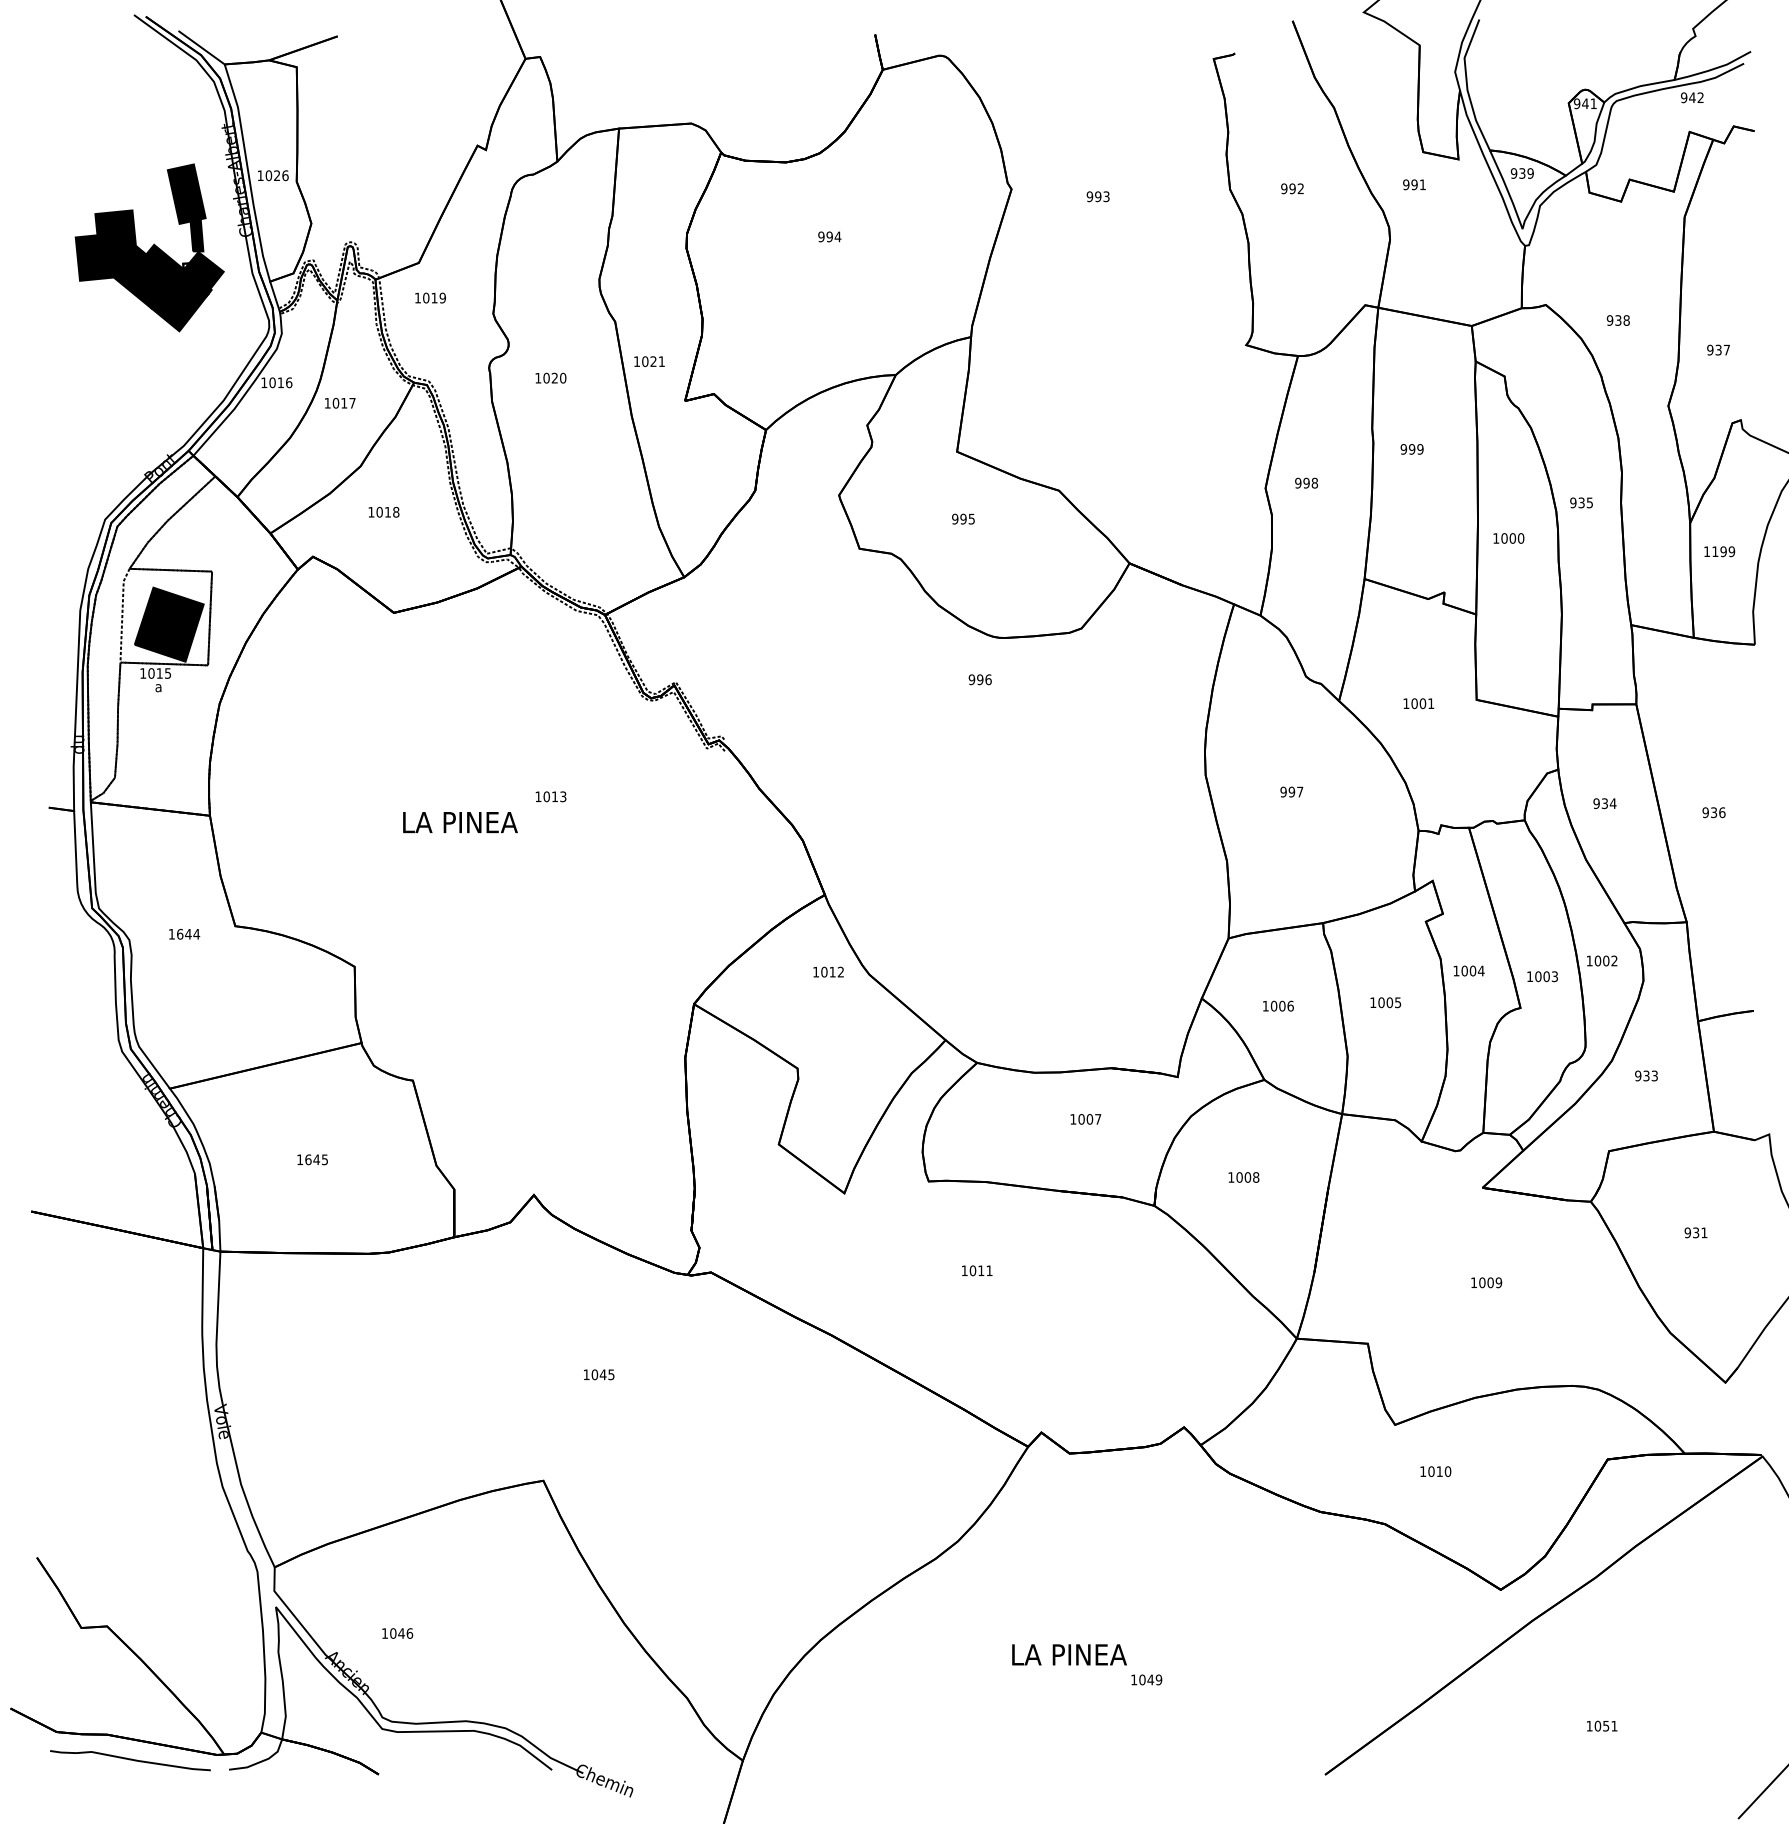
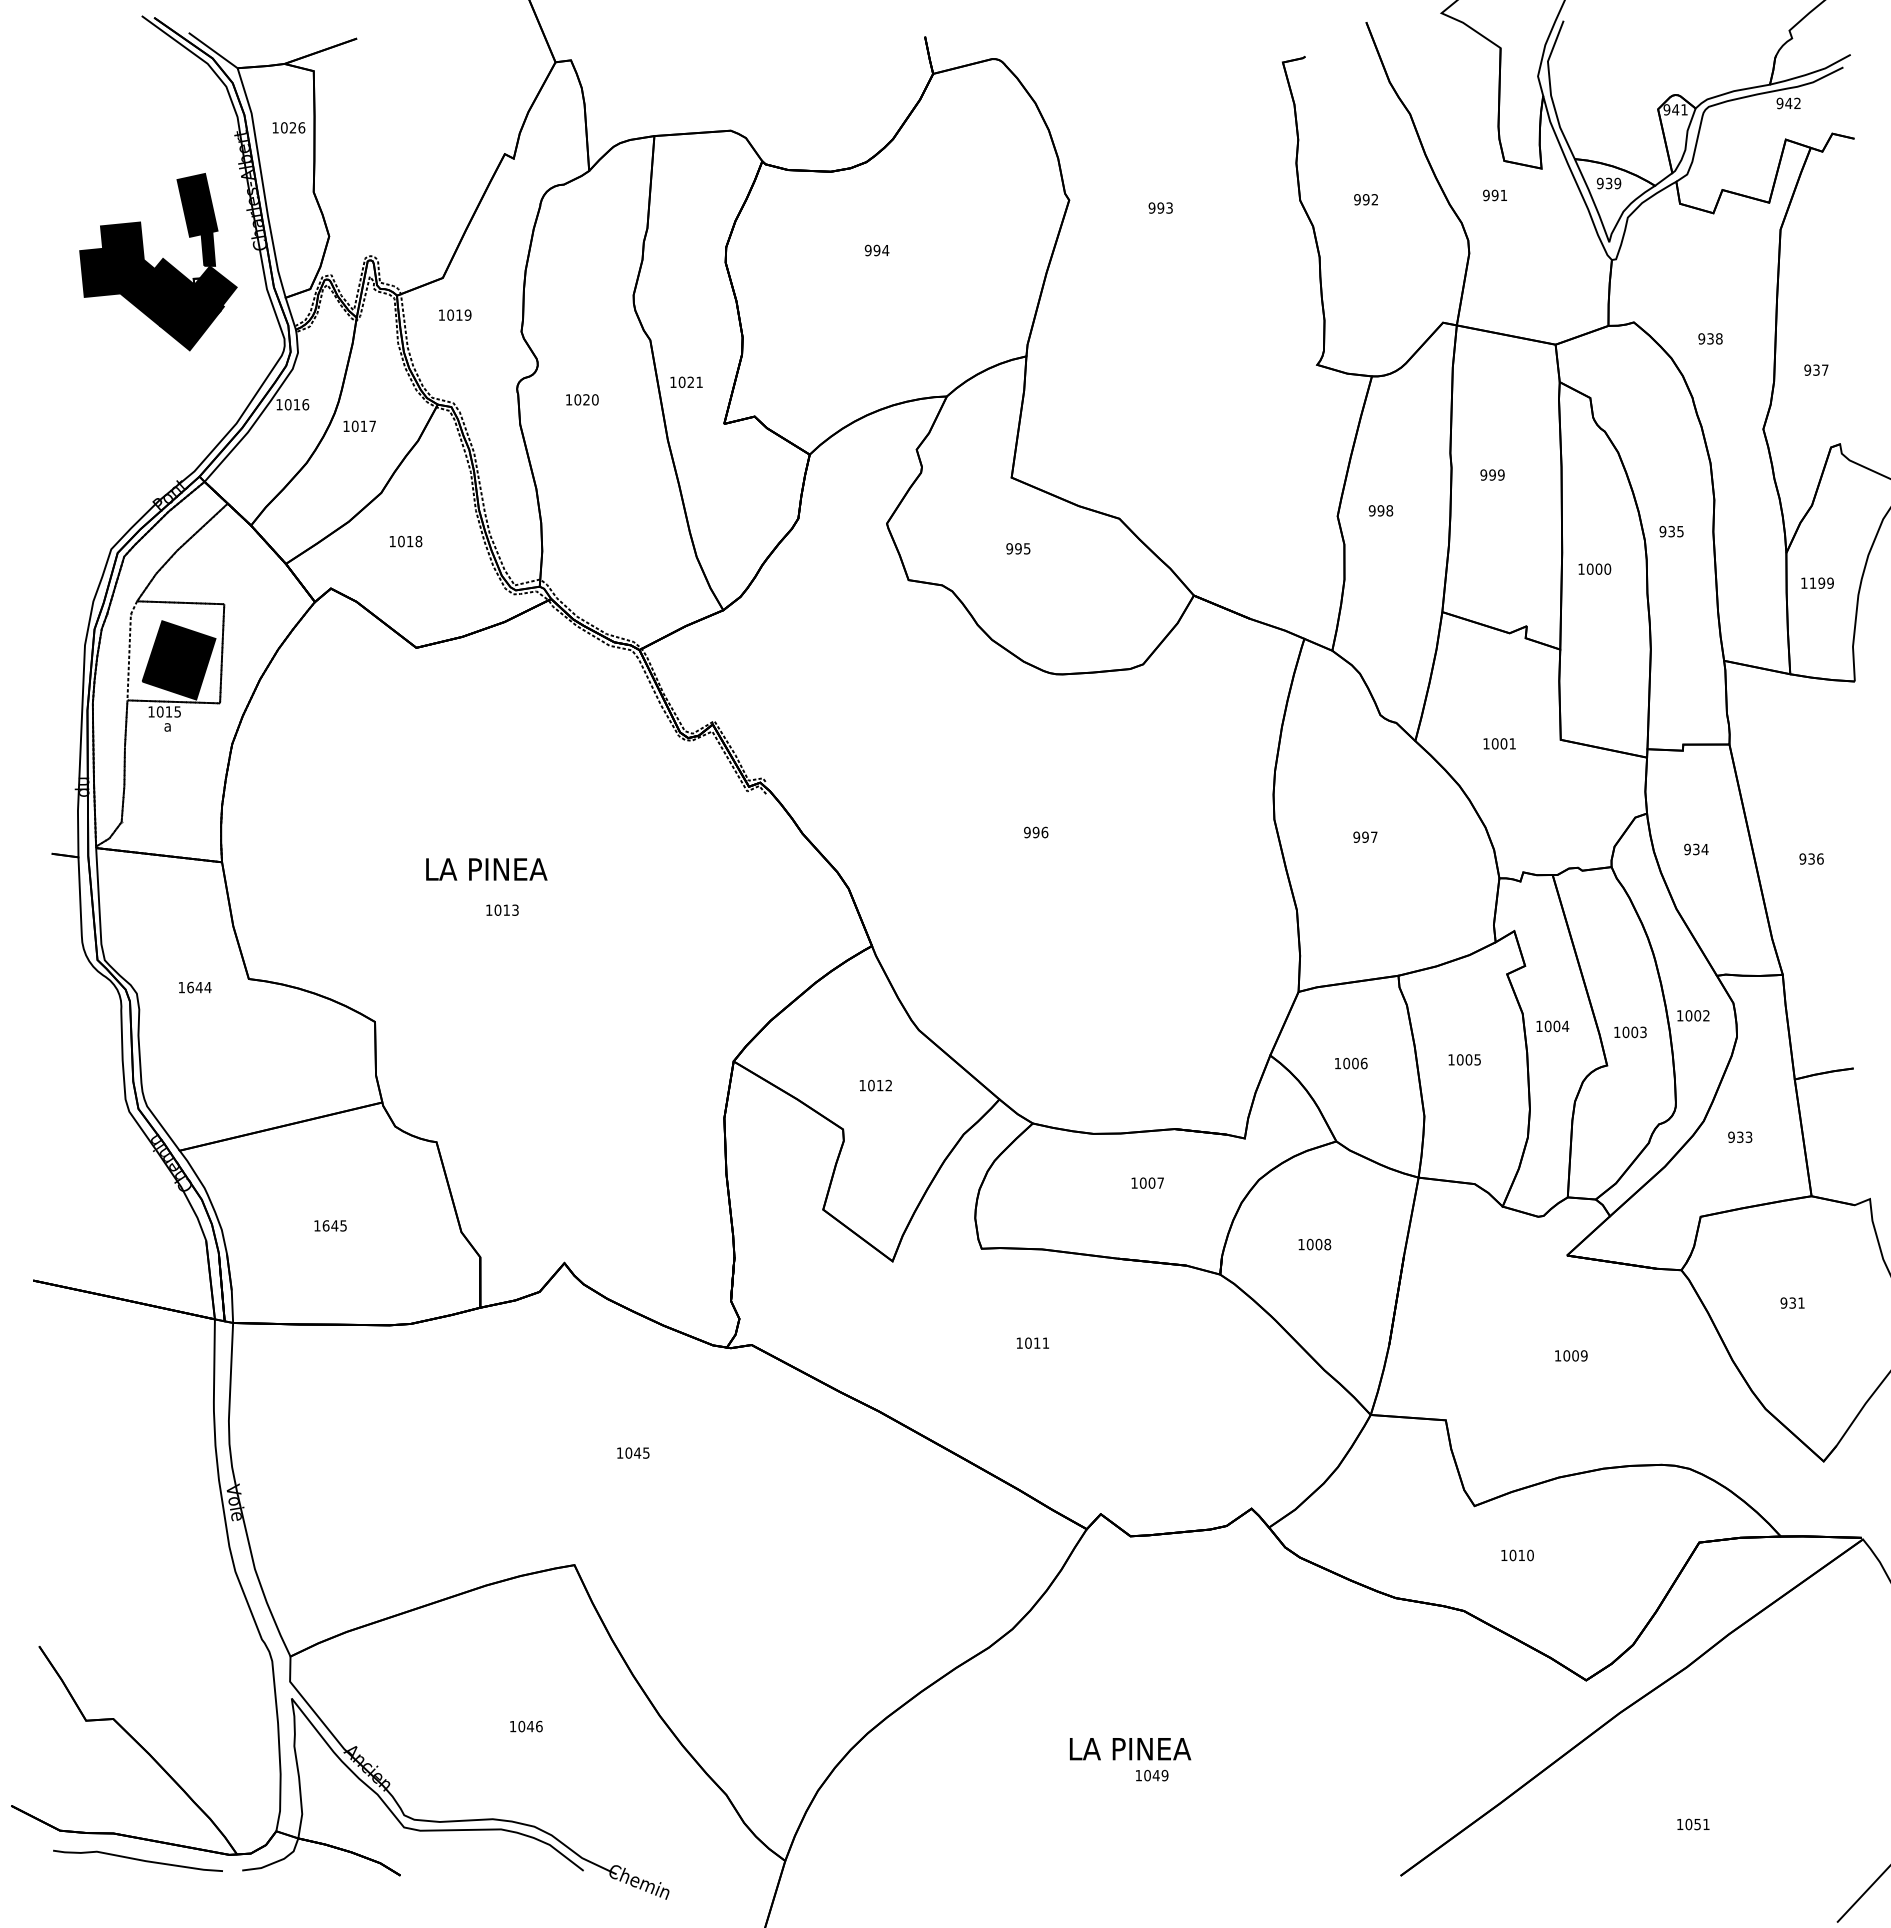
text: (272, 175) -> (288, 127), moved
text: (980, 679) -> (1036, 832), moved
text: (551, 796) -> (502, 909), moved
text: (828, 972) -> (875, 1085), moved
text: (397, 1633) -> (526, 1726), moved
text: (1147, 1679) -> (1152, 1775), moved

